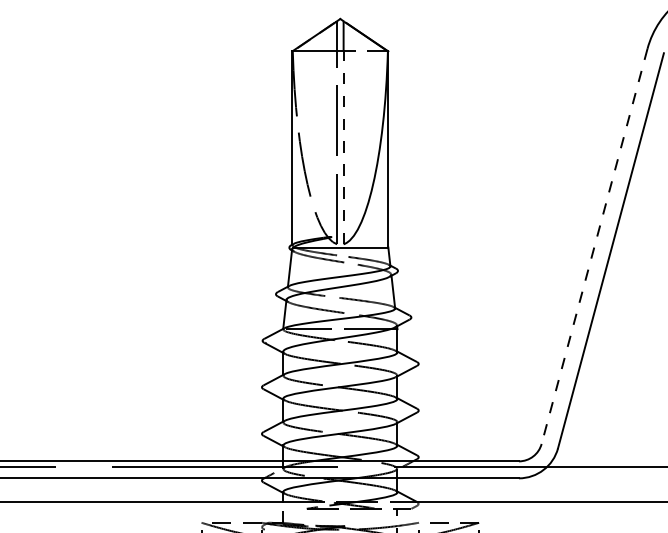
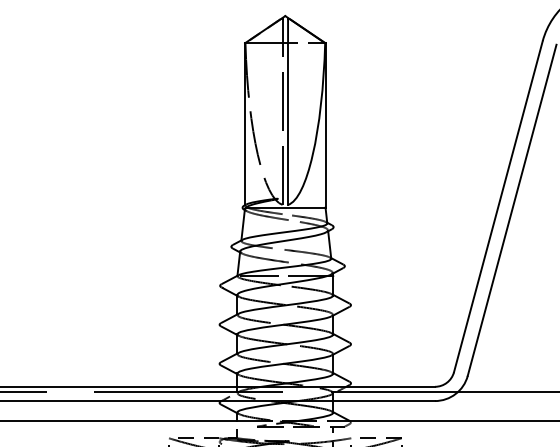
line: (343, 147) -> (287, 123), dashed -> solid
line: (594, 246) -> (498, 206), dashed -> solid

